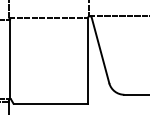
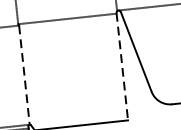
line: (10, 59) -> (25, 75), solid -> dashed
line: (88, 60) -> (122, 66), solid -> dashed

